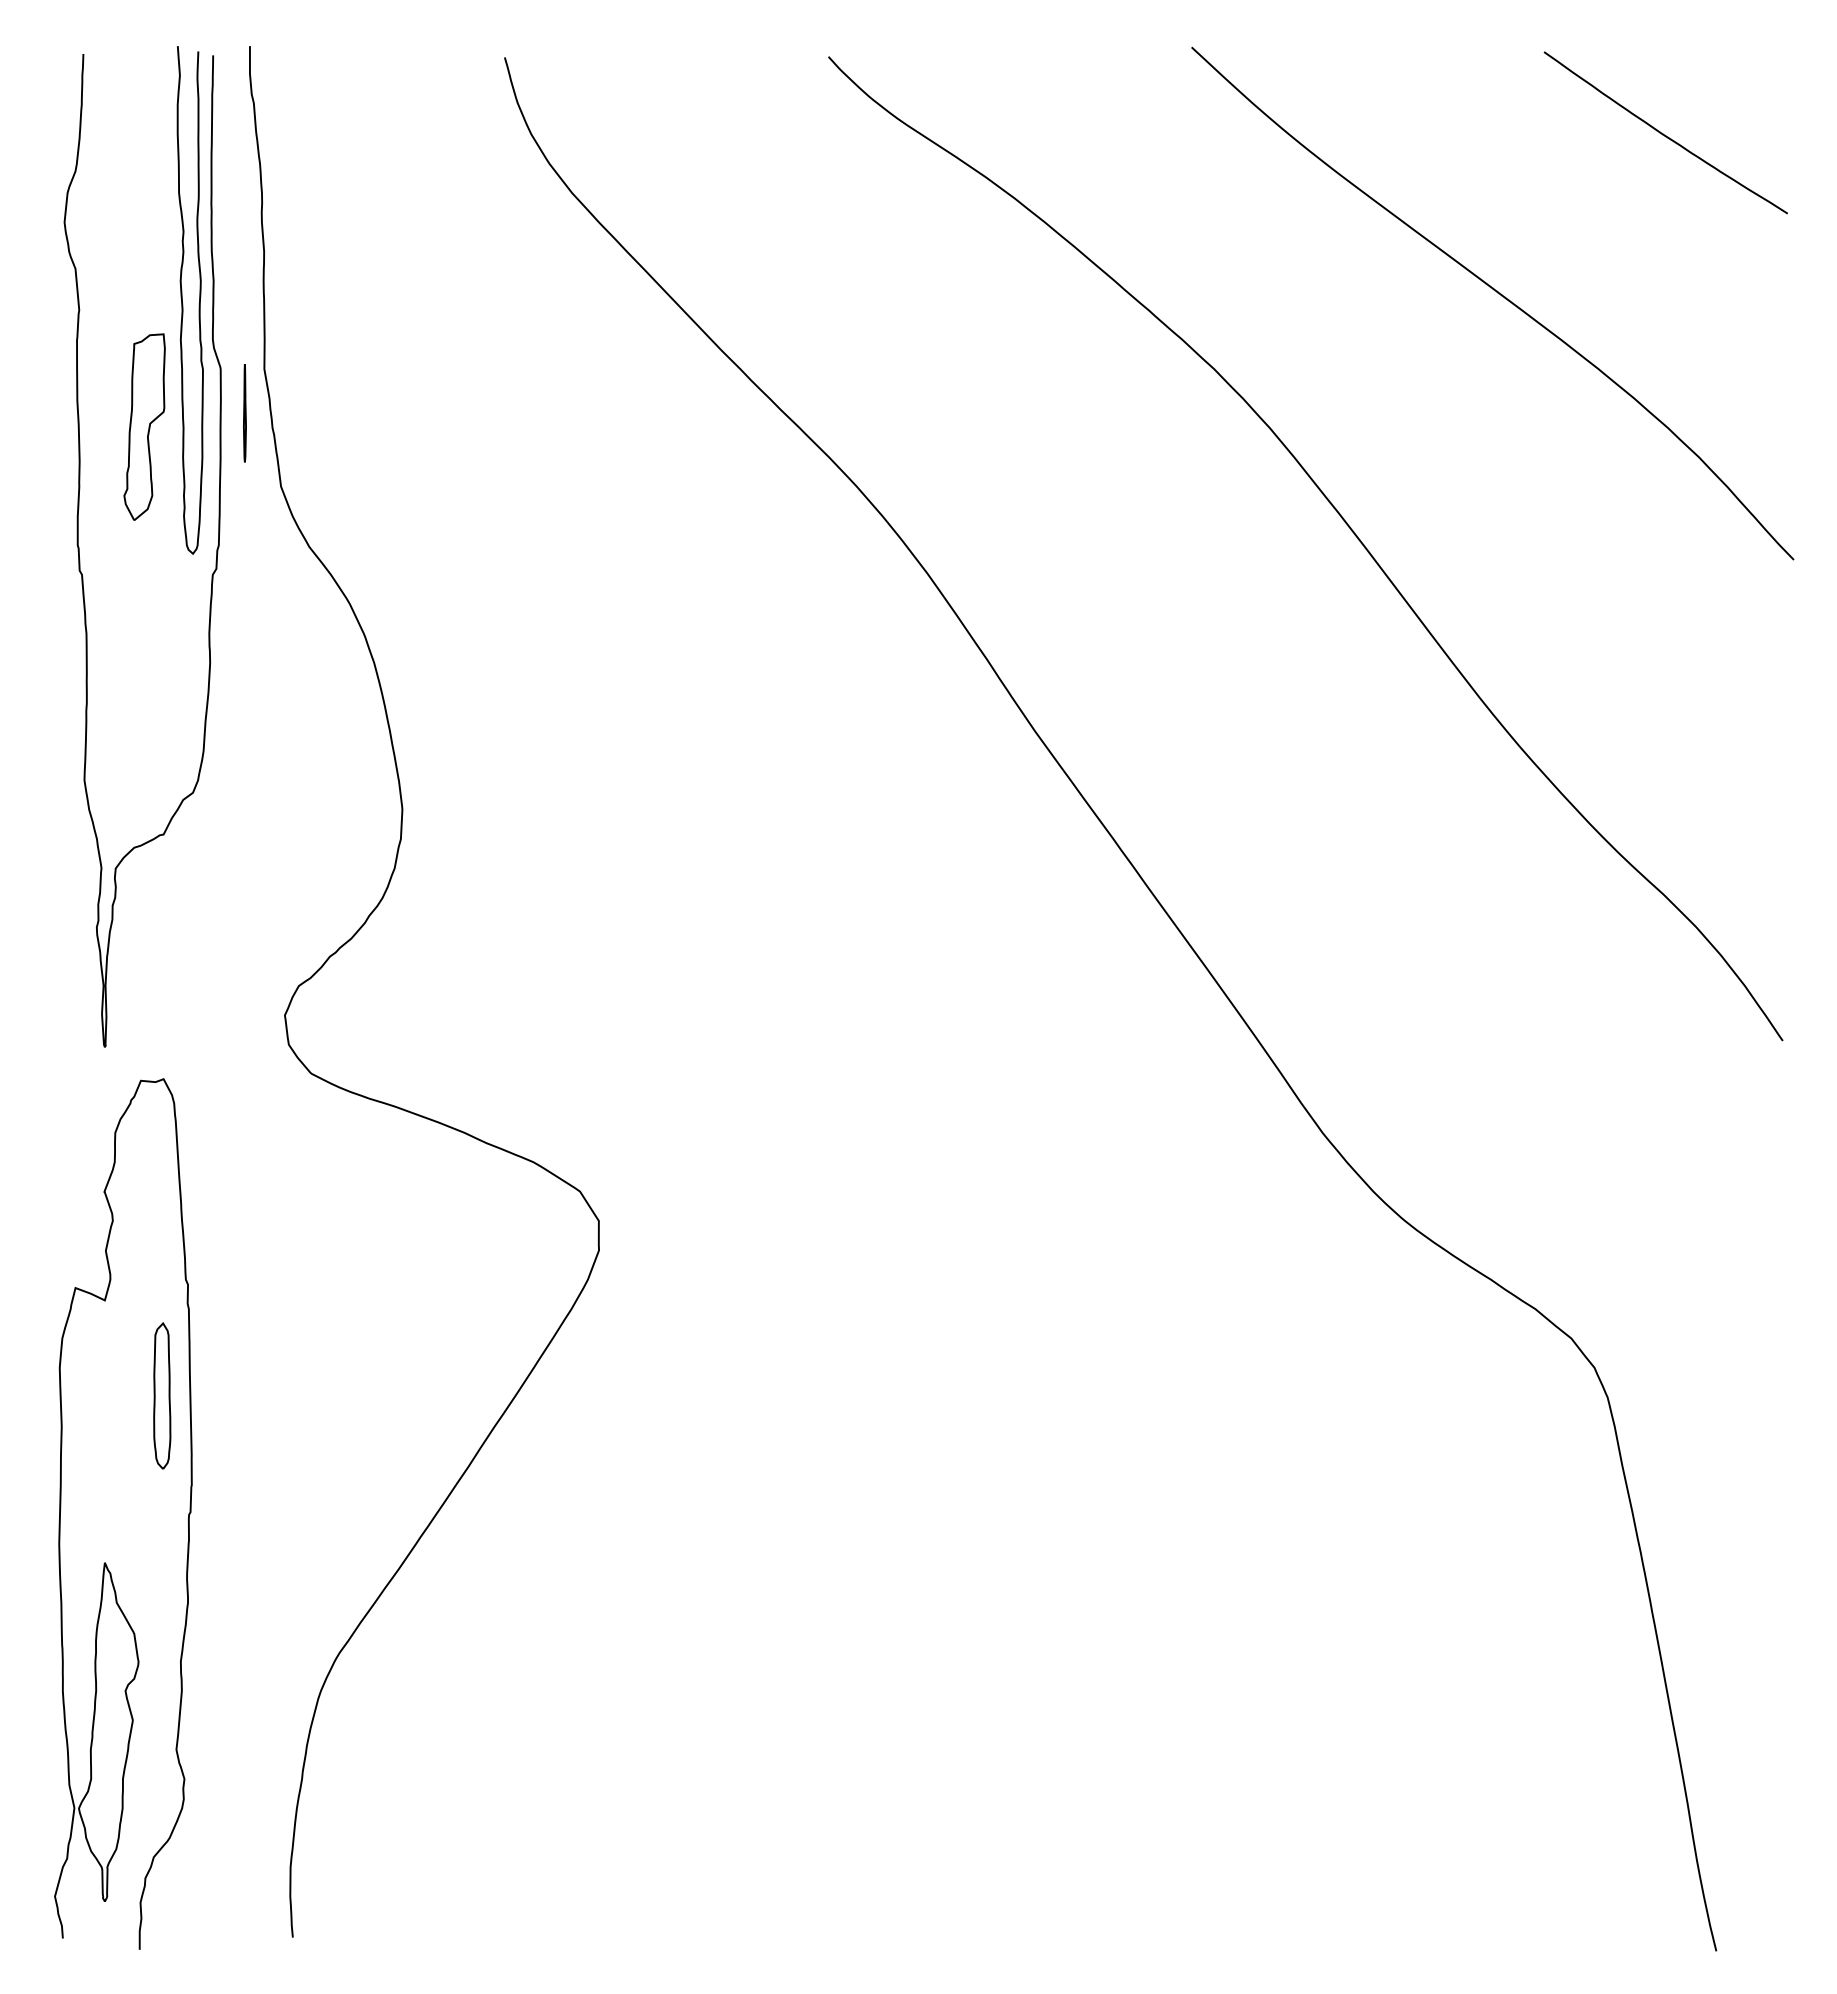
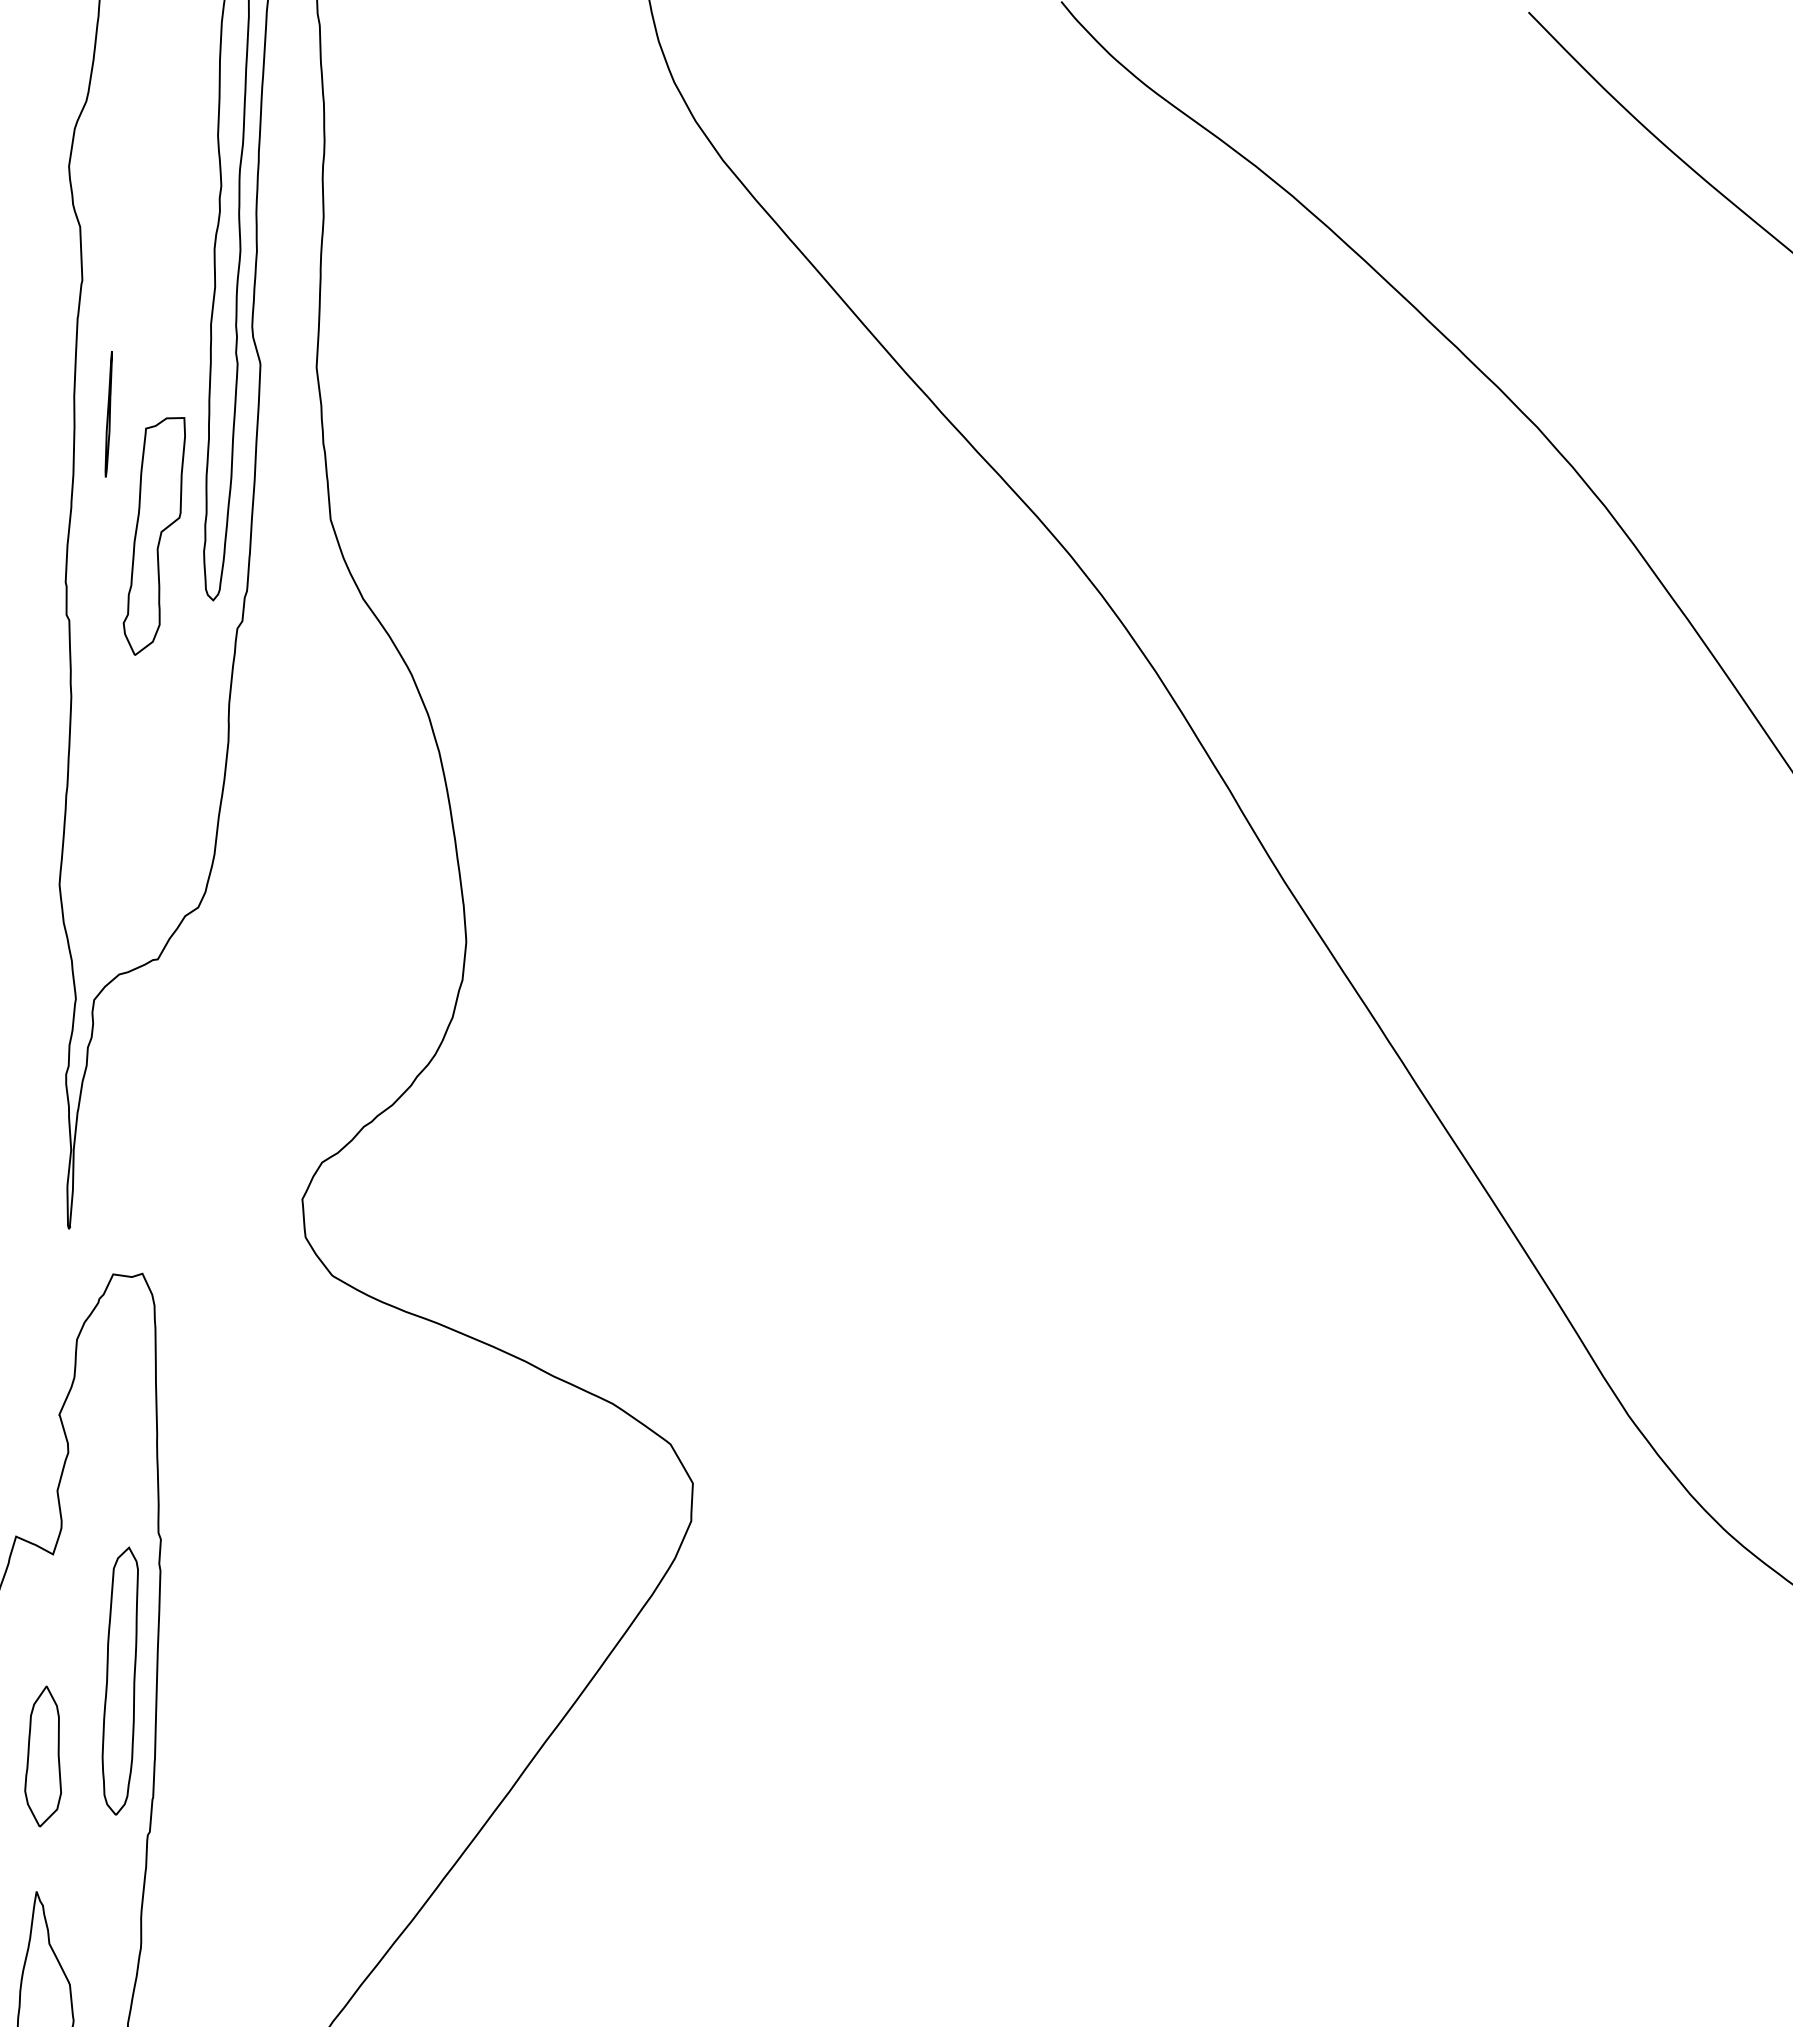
line: (244, 413) -> (108, 414), moved
part: (144, 426) -> (153, 535), moved
part: (161, 1395) -> (119, 1680), size x1.43
part: (106, 1457) -> (45, 1756), added

